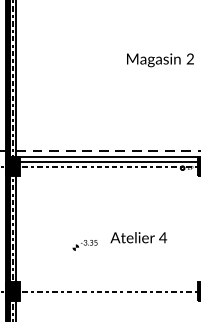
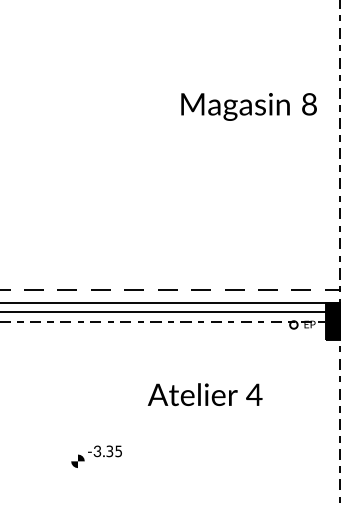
text: (189, 59) -> (307, 105), 2 -> 8
text: (138, 237) -> (204, 394), moved
text: (84, 245) -> (95, 456), moved

